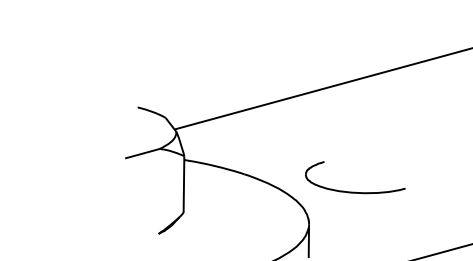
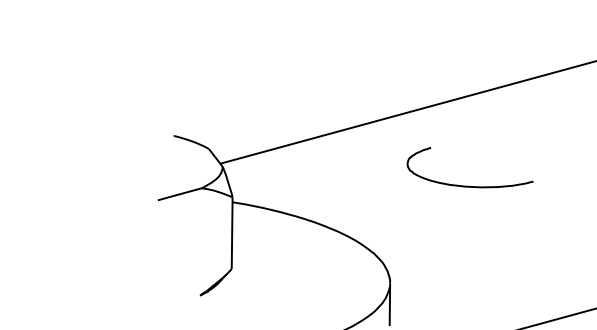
part: (355, 191) -> (470, 185), moved

